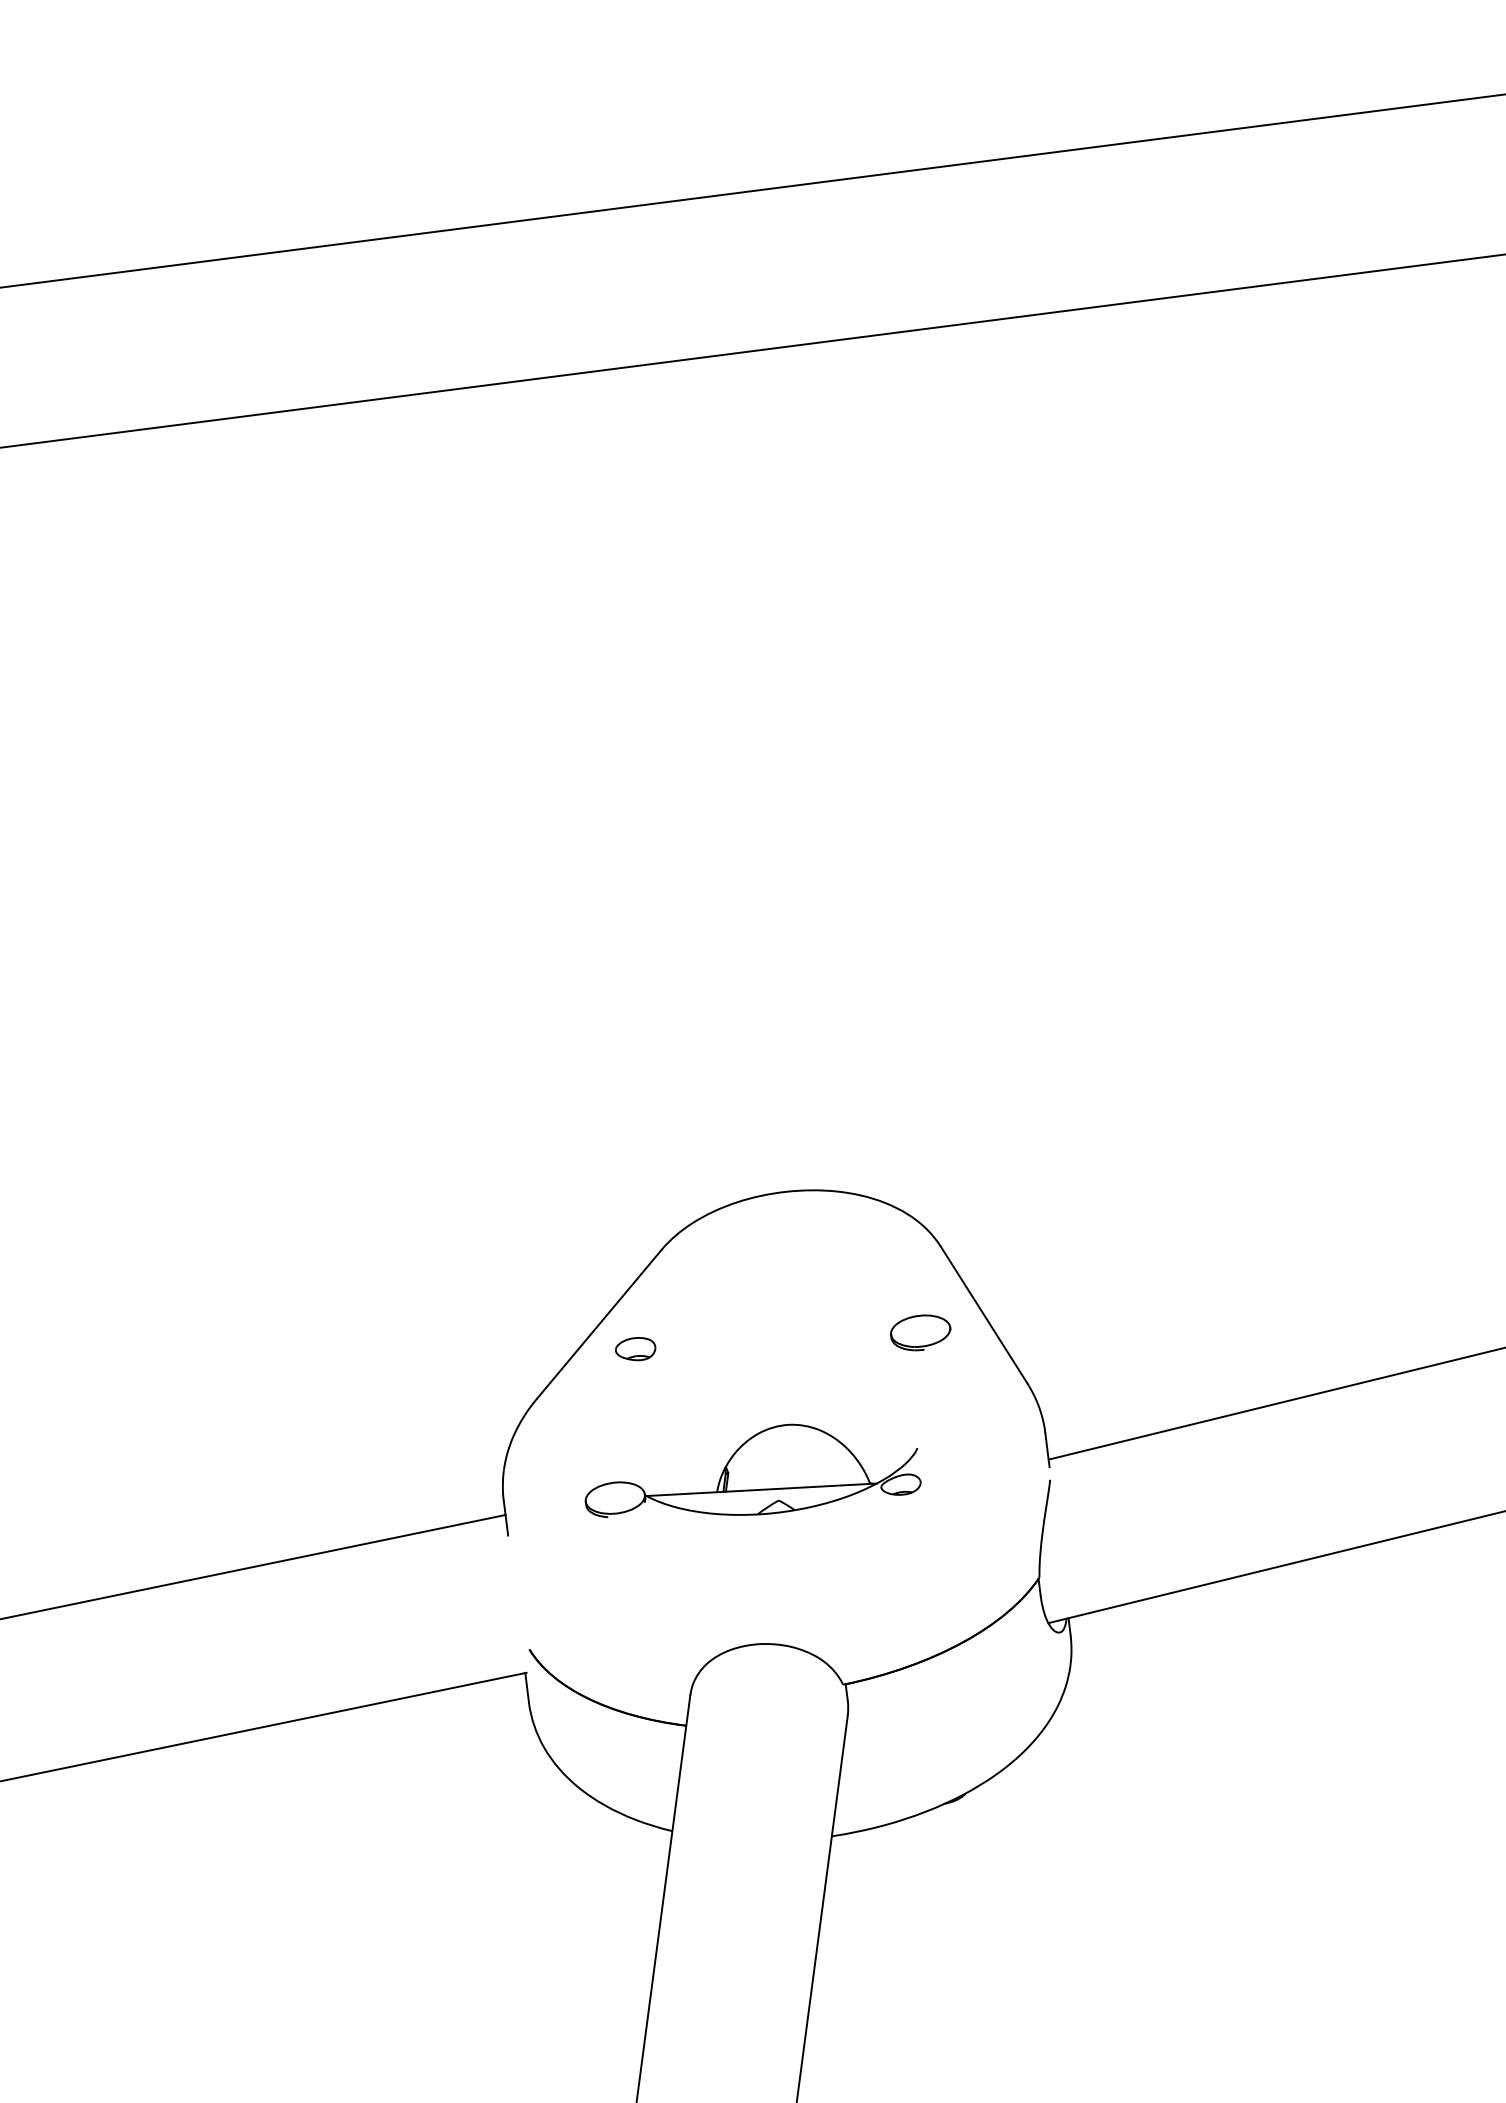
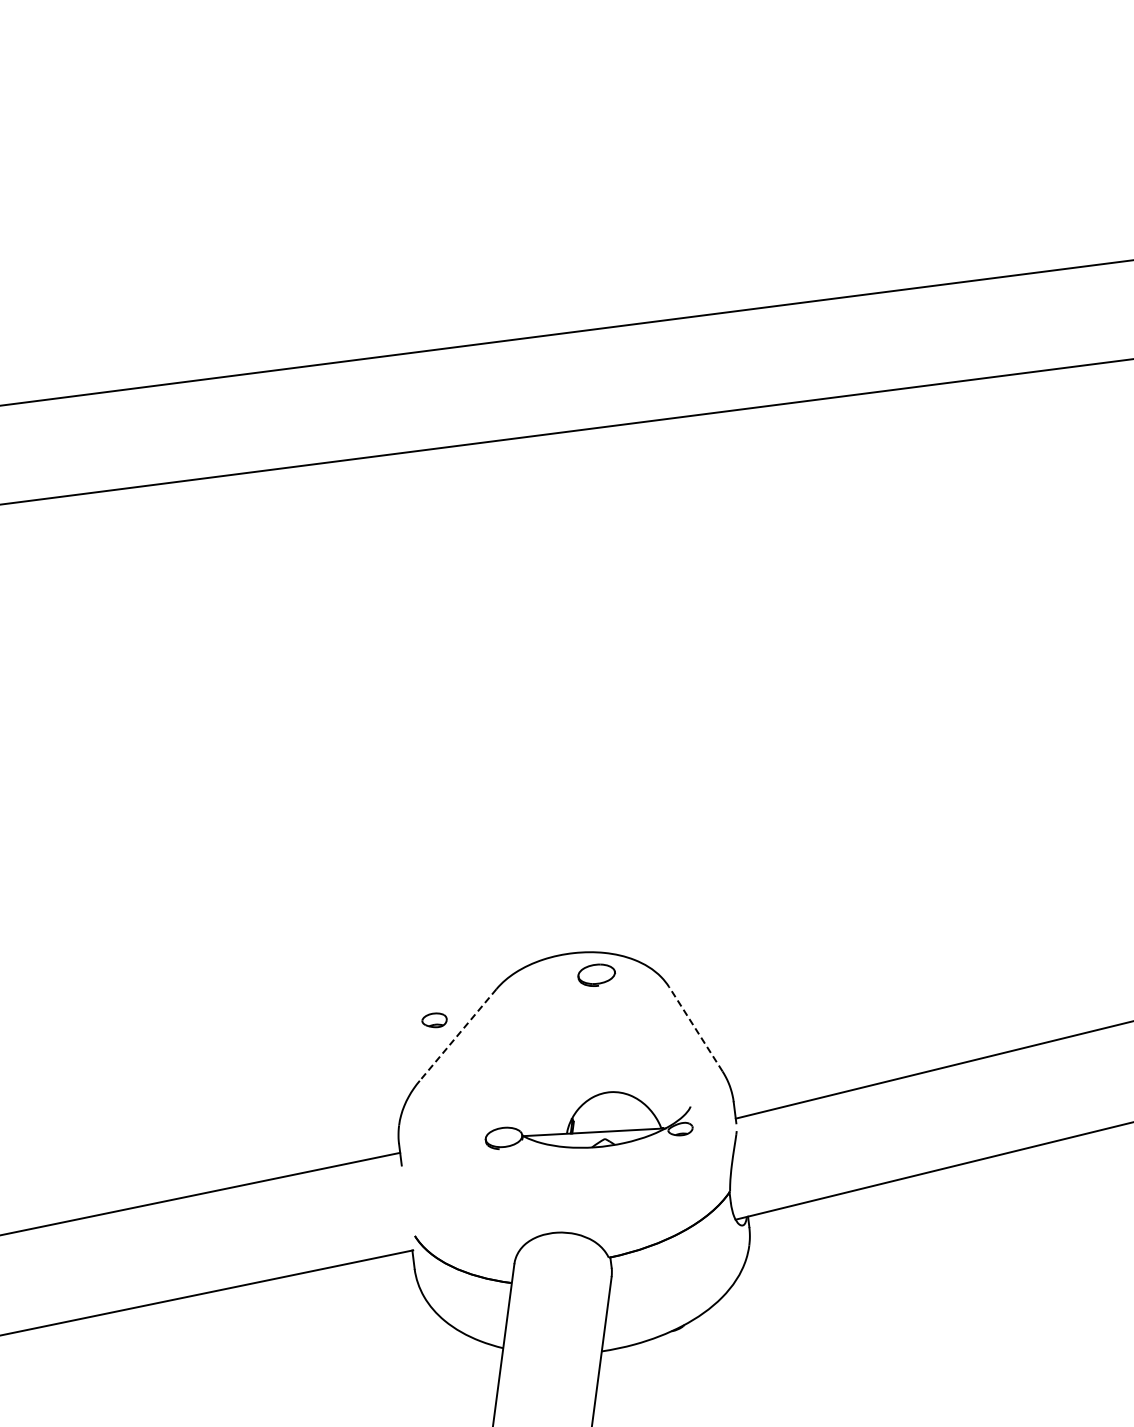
line: (983, 1313) -> (695, 1028), solid -> dashed
line: (599, 1323) -> (458, 1034), solid -> dashed
part: (920, 1331) -> (596, 974), moved
part: (635, 1349) -> (434, 1020), moved
part: (752, 1470) -> (588, 1120), moved

